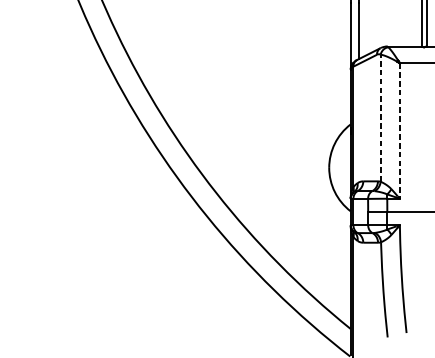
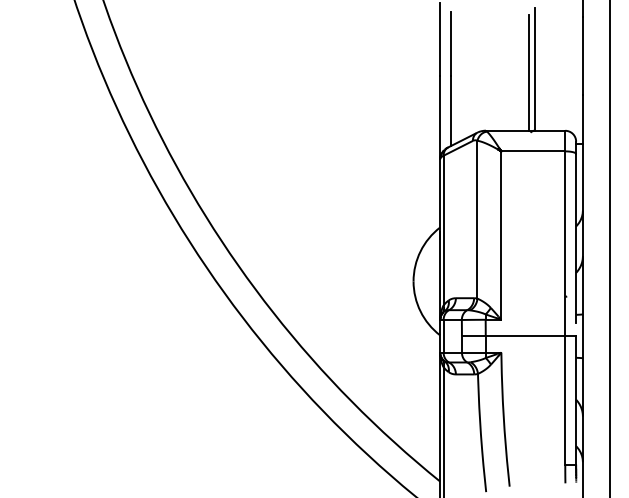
line: (380, 118) -> (477, 219), dashed -> solid
line: (400, 131) -> (501, 236), dashed -> solid

